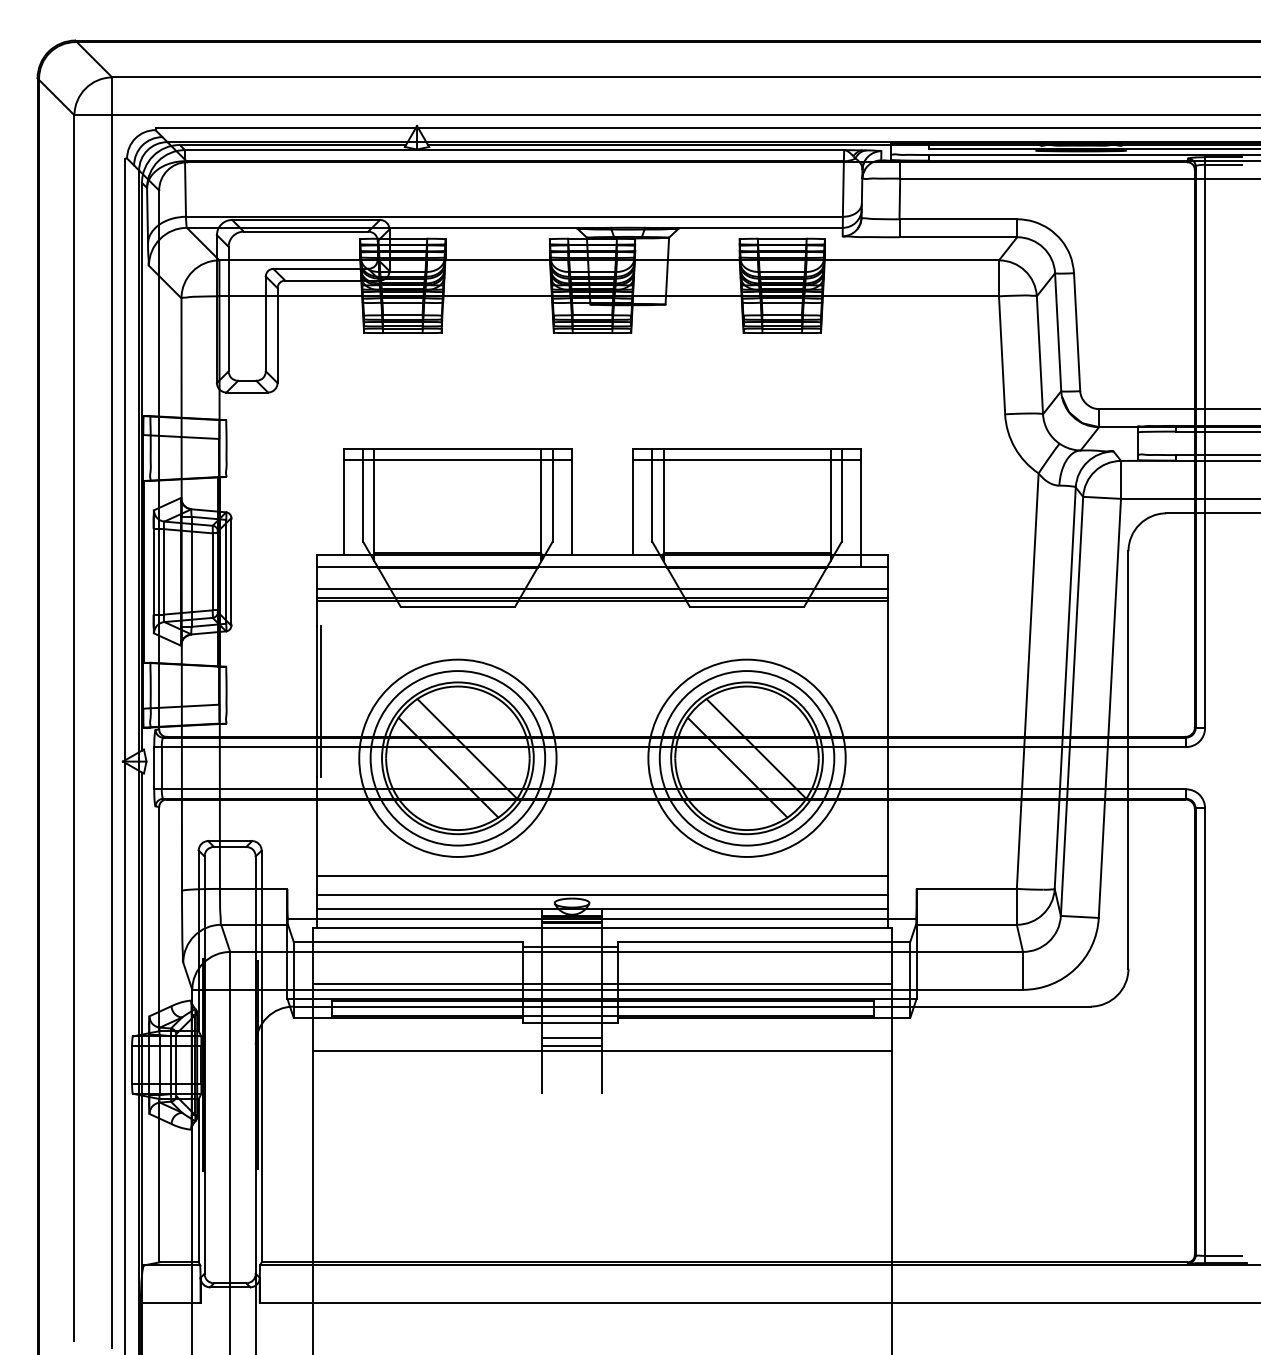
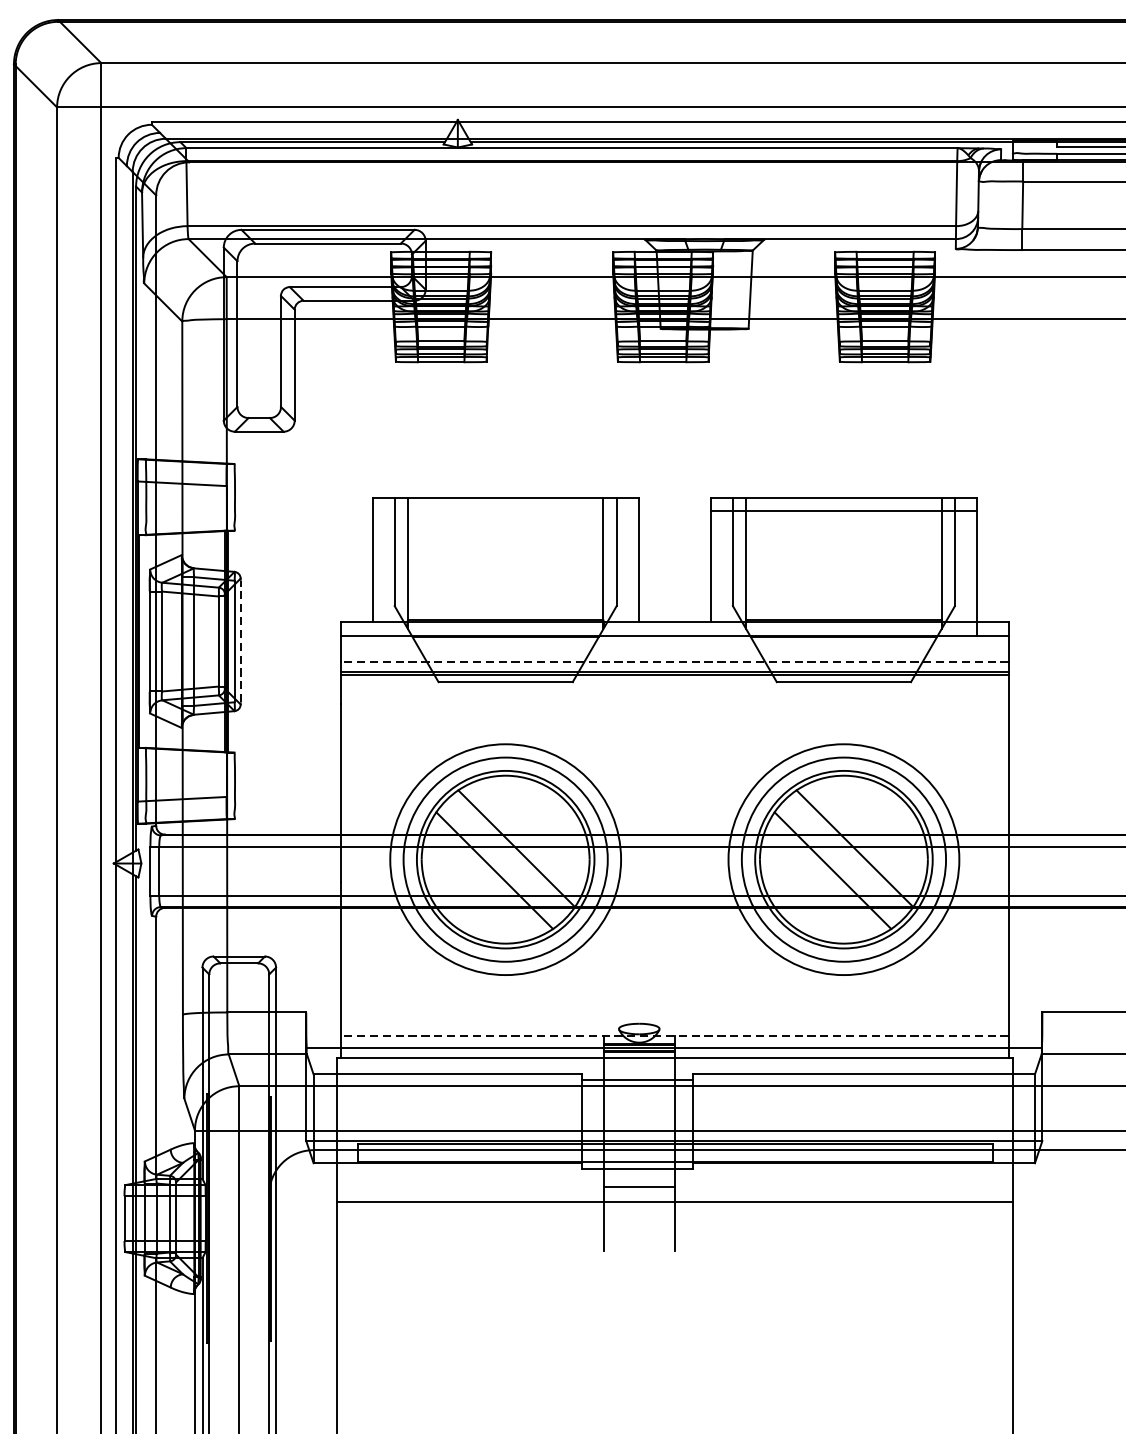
line: (457, 460) -> (505, 511), removed
line: (231, 571) -> (240, 641), solid -> dashed
line: (601, 589) -> (673, 662), solid -> dashed
line: (320, 701) -> (344, 793), removed
line: (602, 875) -> (674, 996), removed
line: (602, 894) -> (674, 1018), removed
line: (601, 908) -> (673, 1035), solid -> dashed
line: (602, 983) -> (674, 1123), removed
line: (571, 1046) -> (638, 1196), removed

